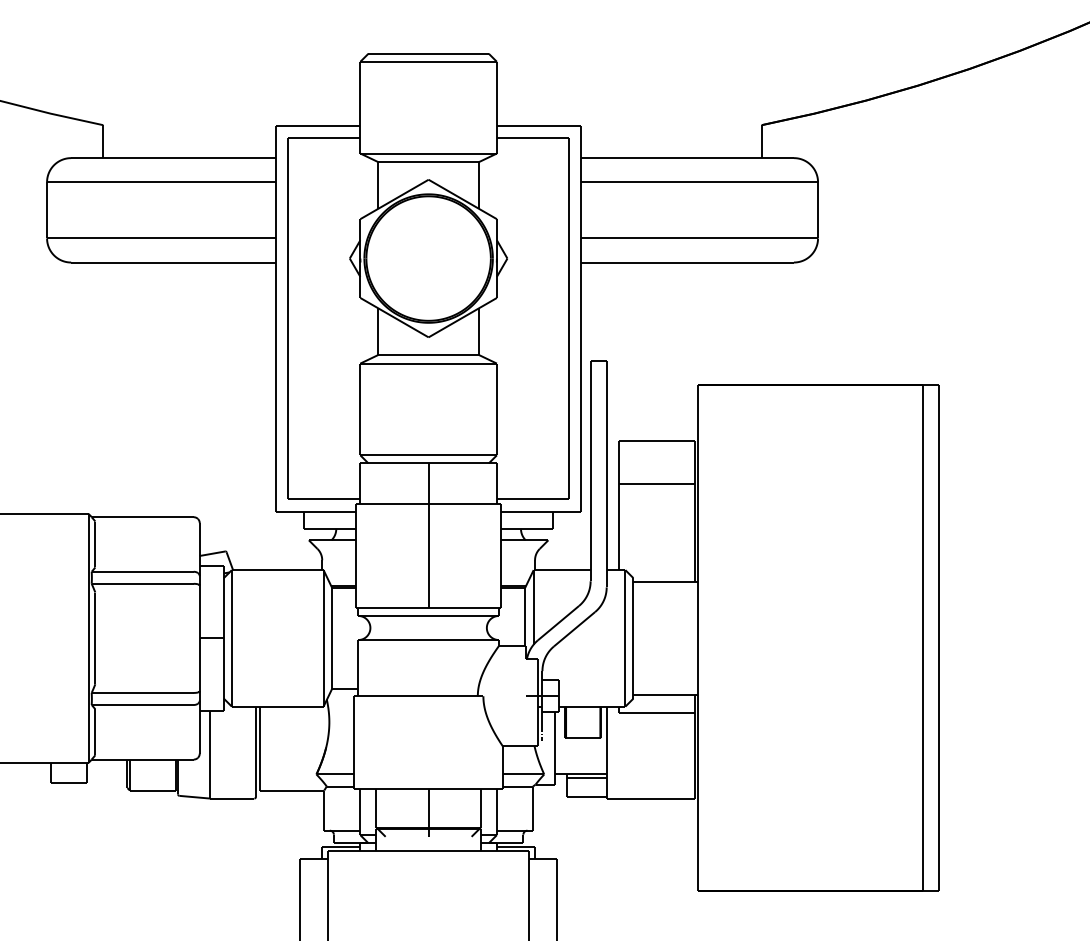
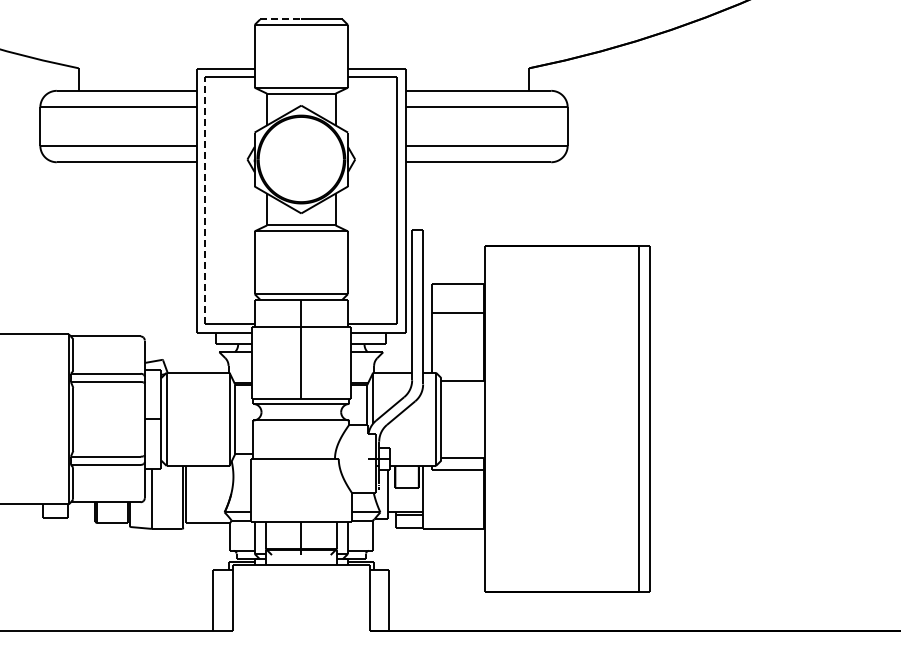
line: (398, 53) -> (280, 19), solid -> dashed
line: (288, 318) -> (205, 200), solid -> dashed

